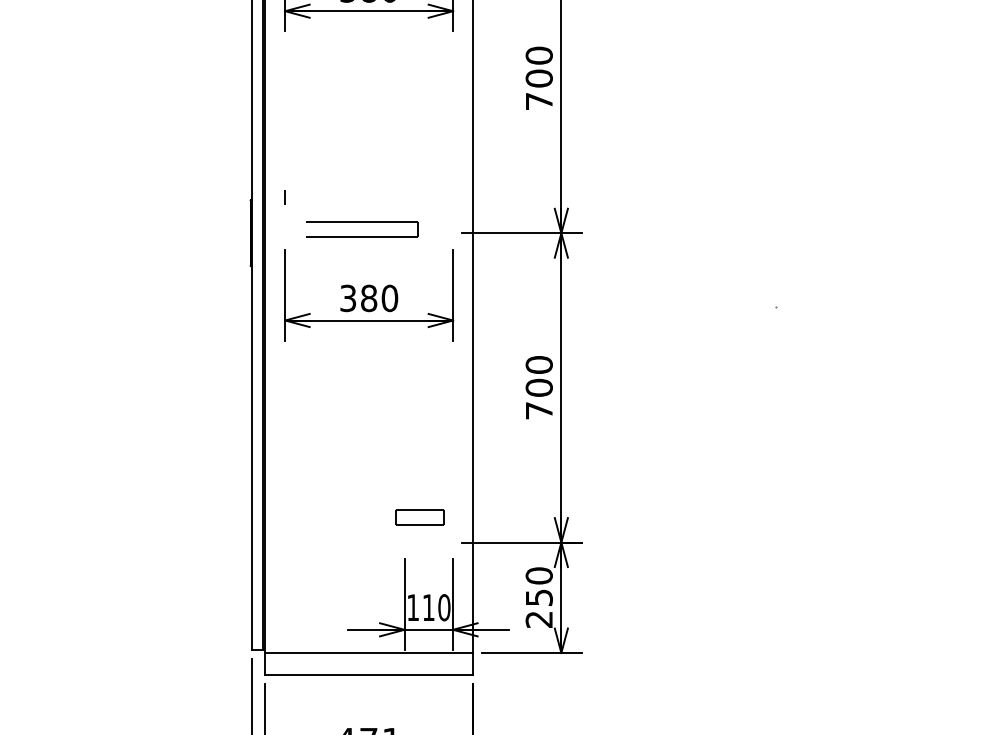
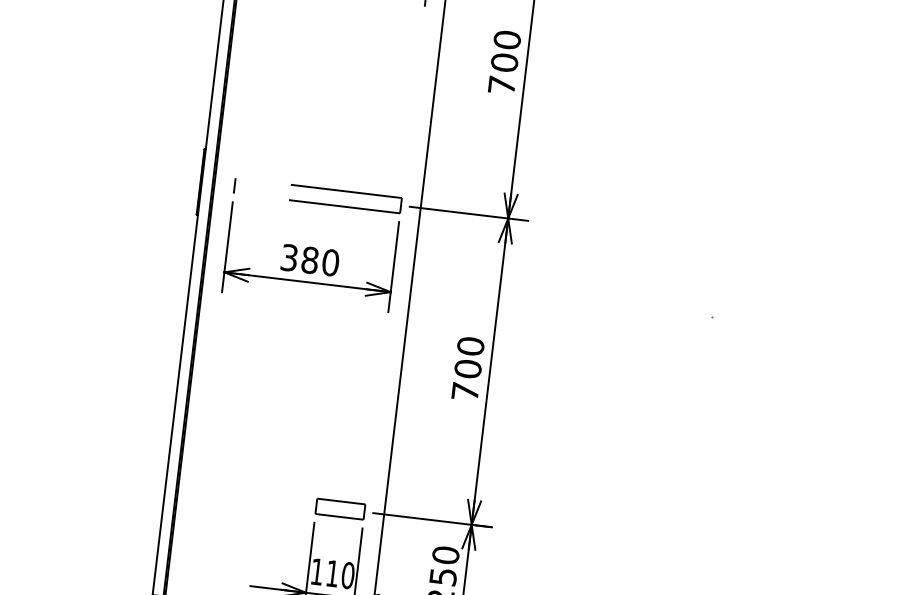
line: (284, 197) -> (233, 186), moved
part: (362, 222) -> (346, 192), moved
part: (419, 517) -> (340, 509), moved

